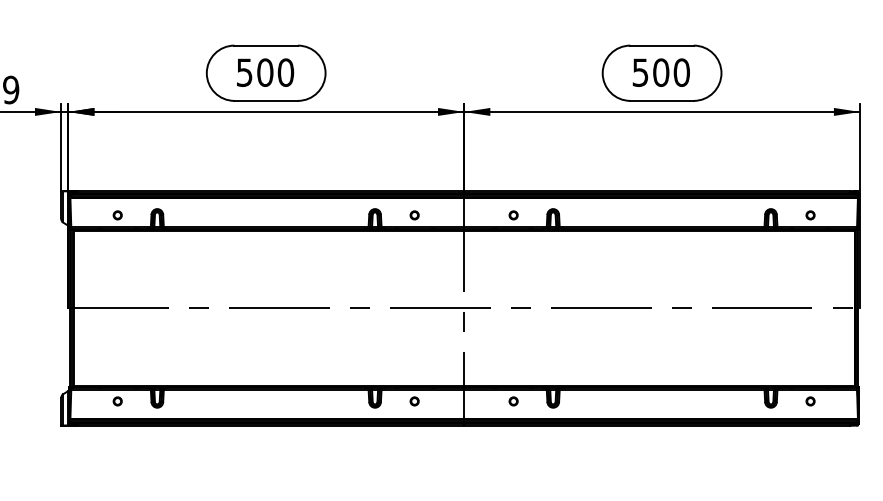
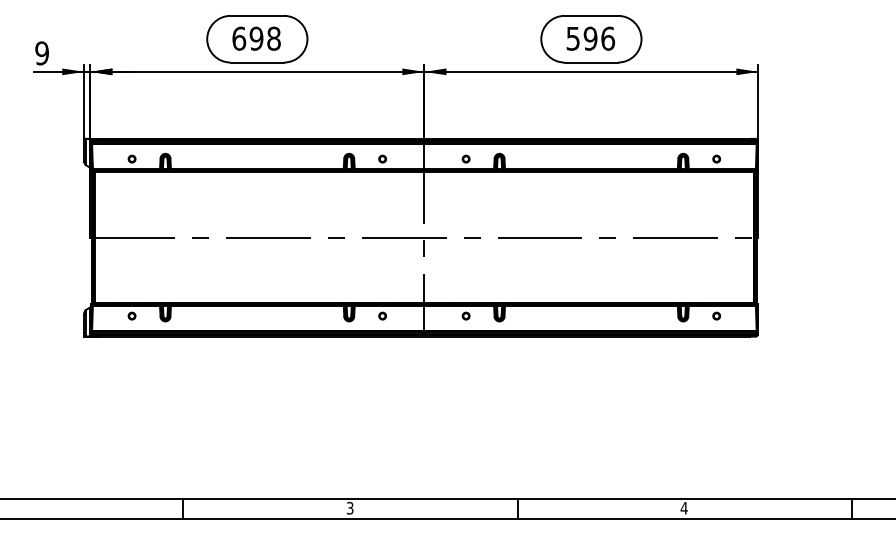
text: (265, 72) -> (256, 38), 500 -> 698
text: (670, 72) -> (598, 38), 500 -> 596

